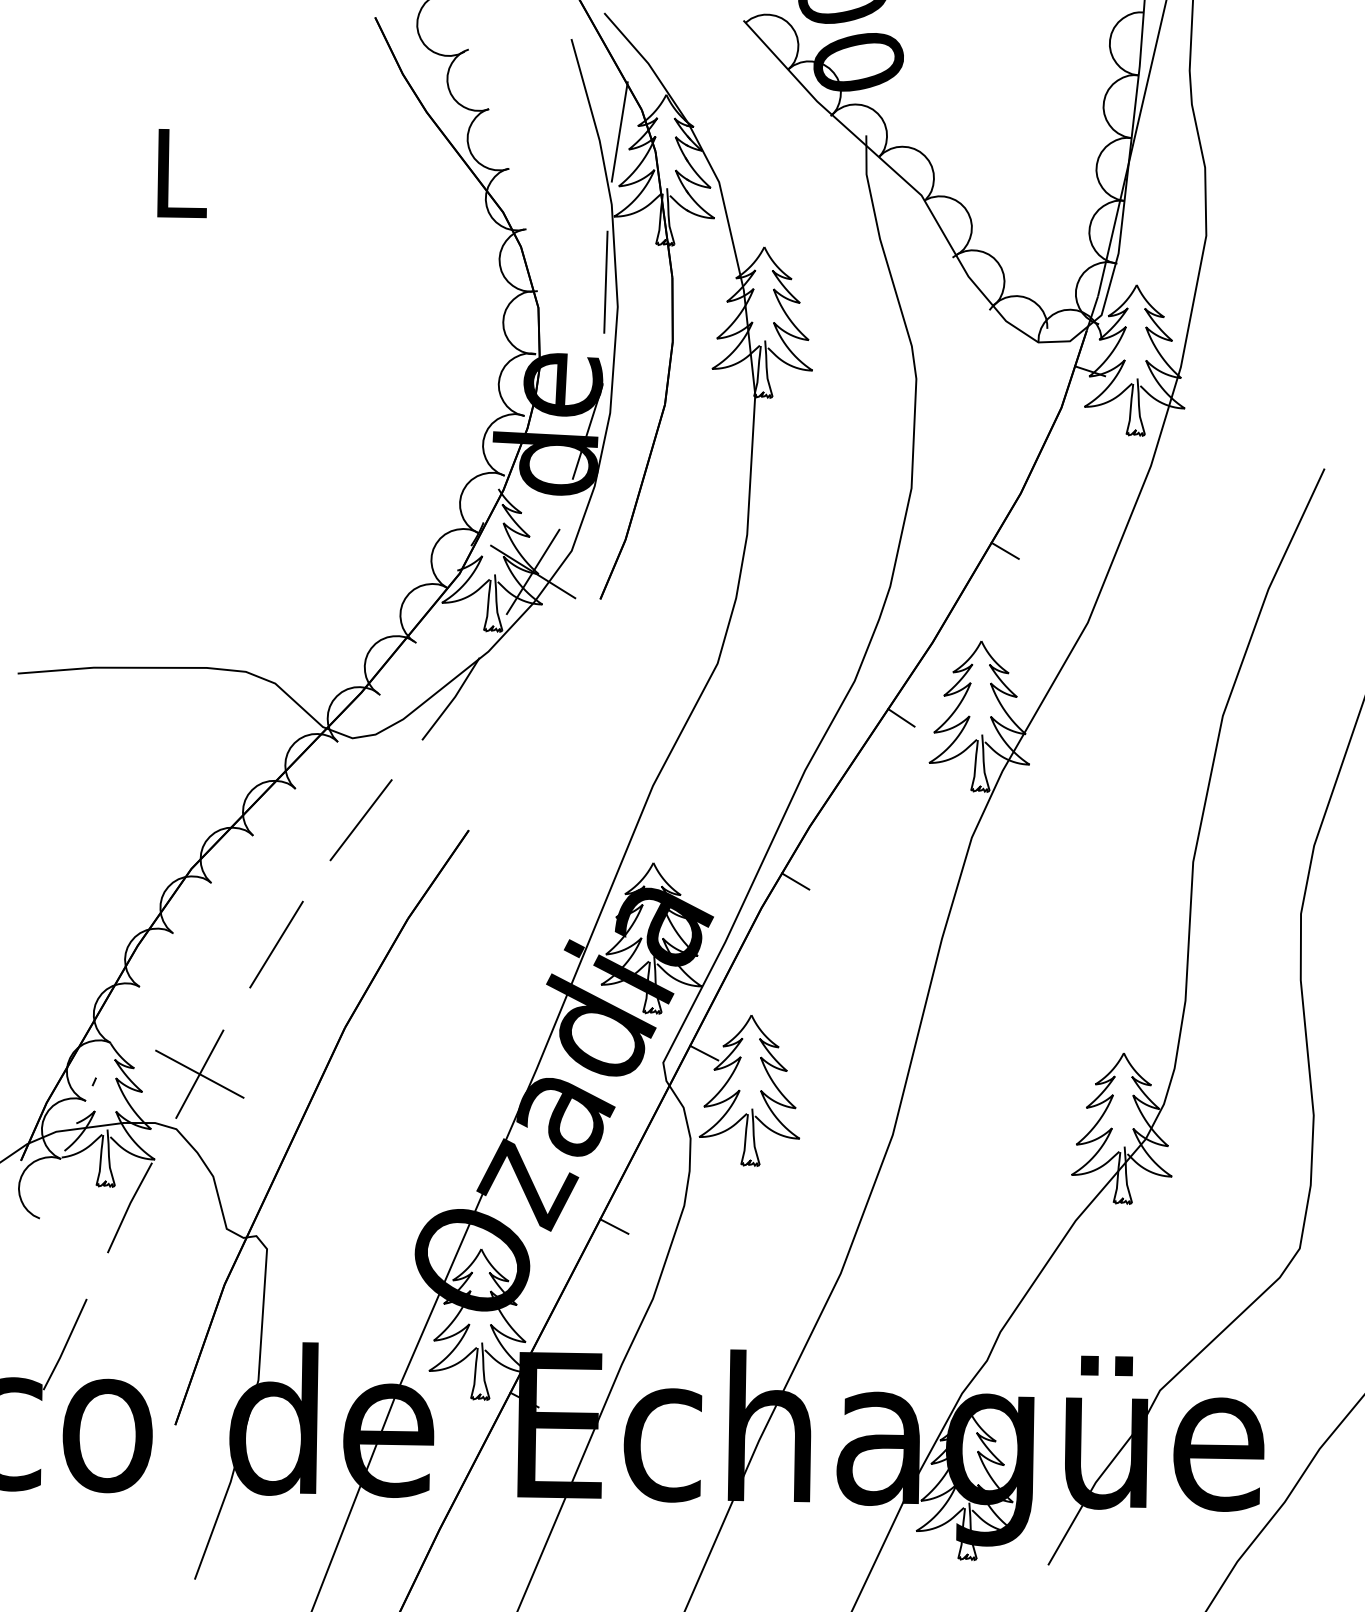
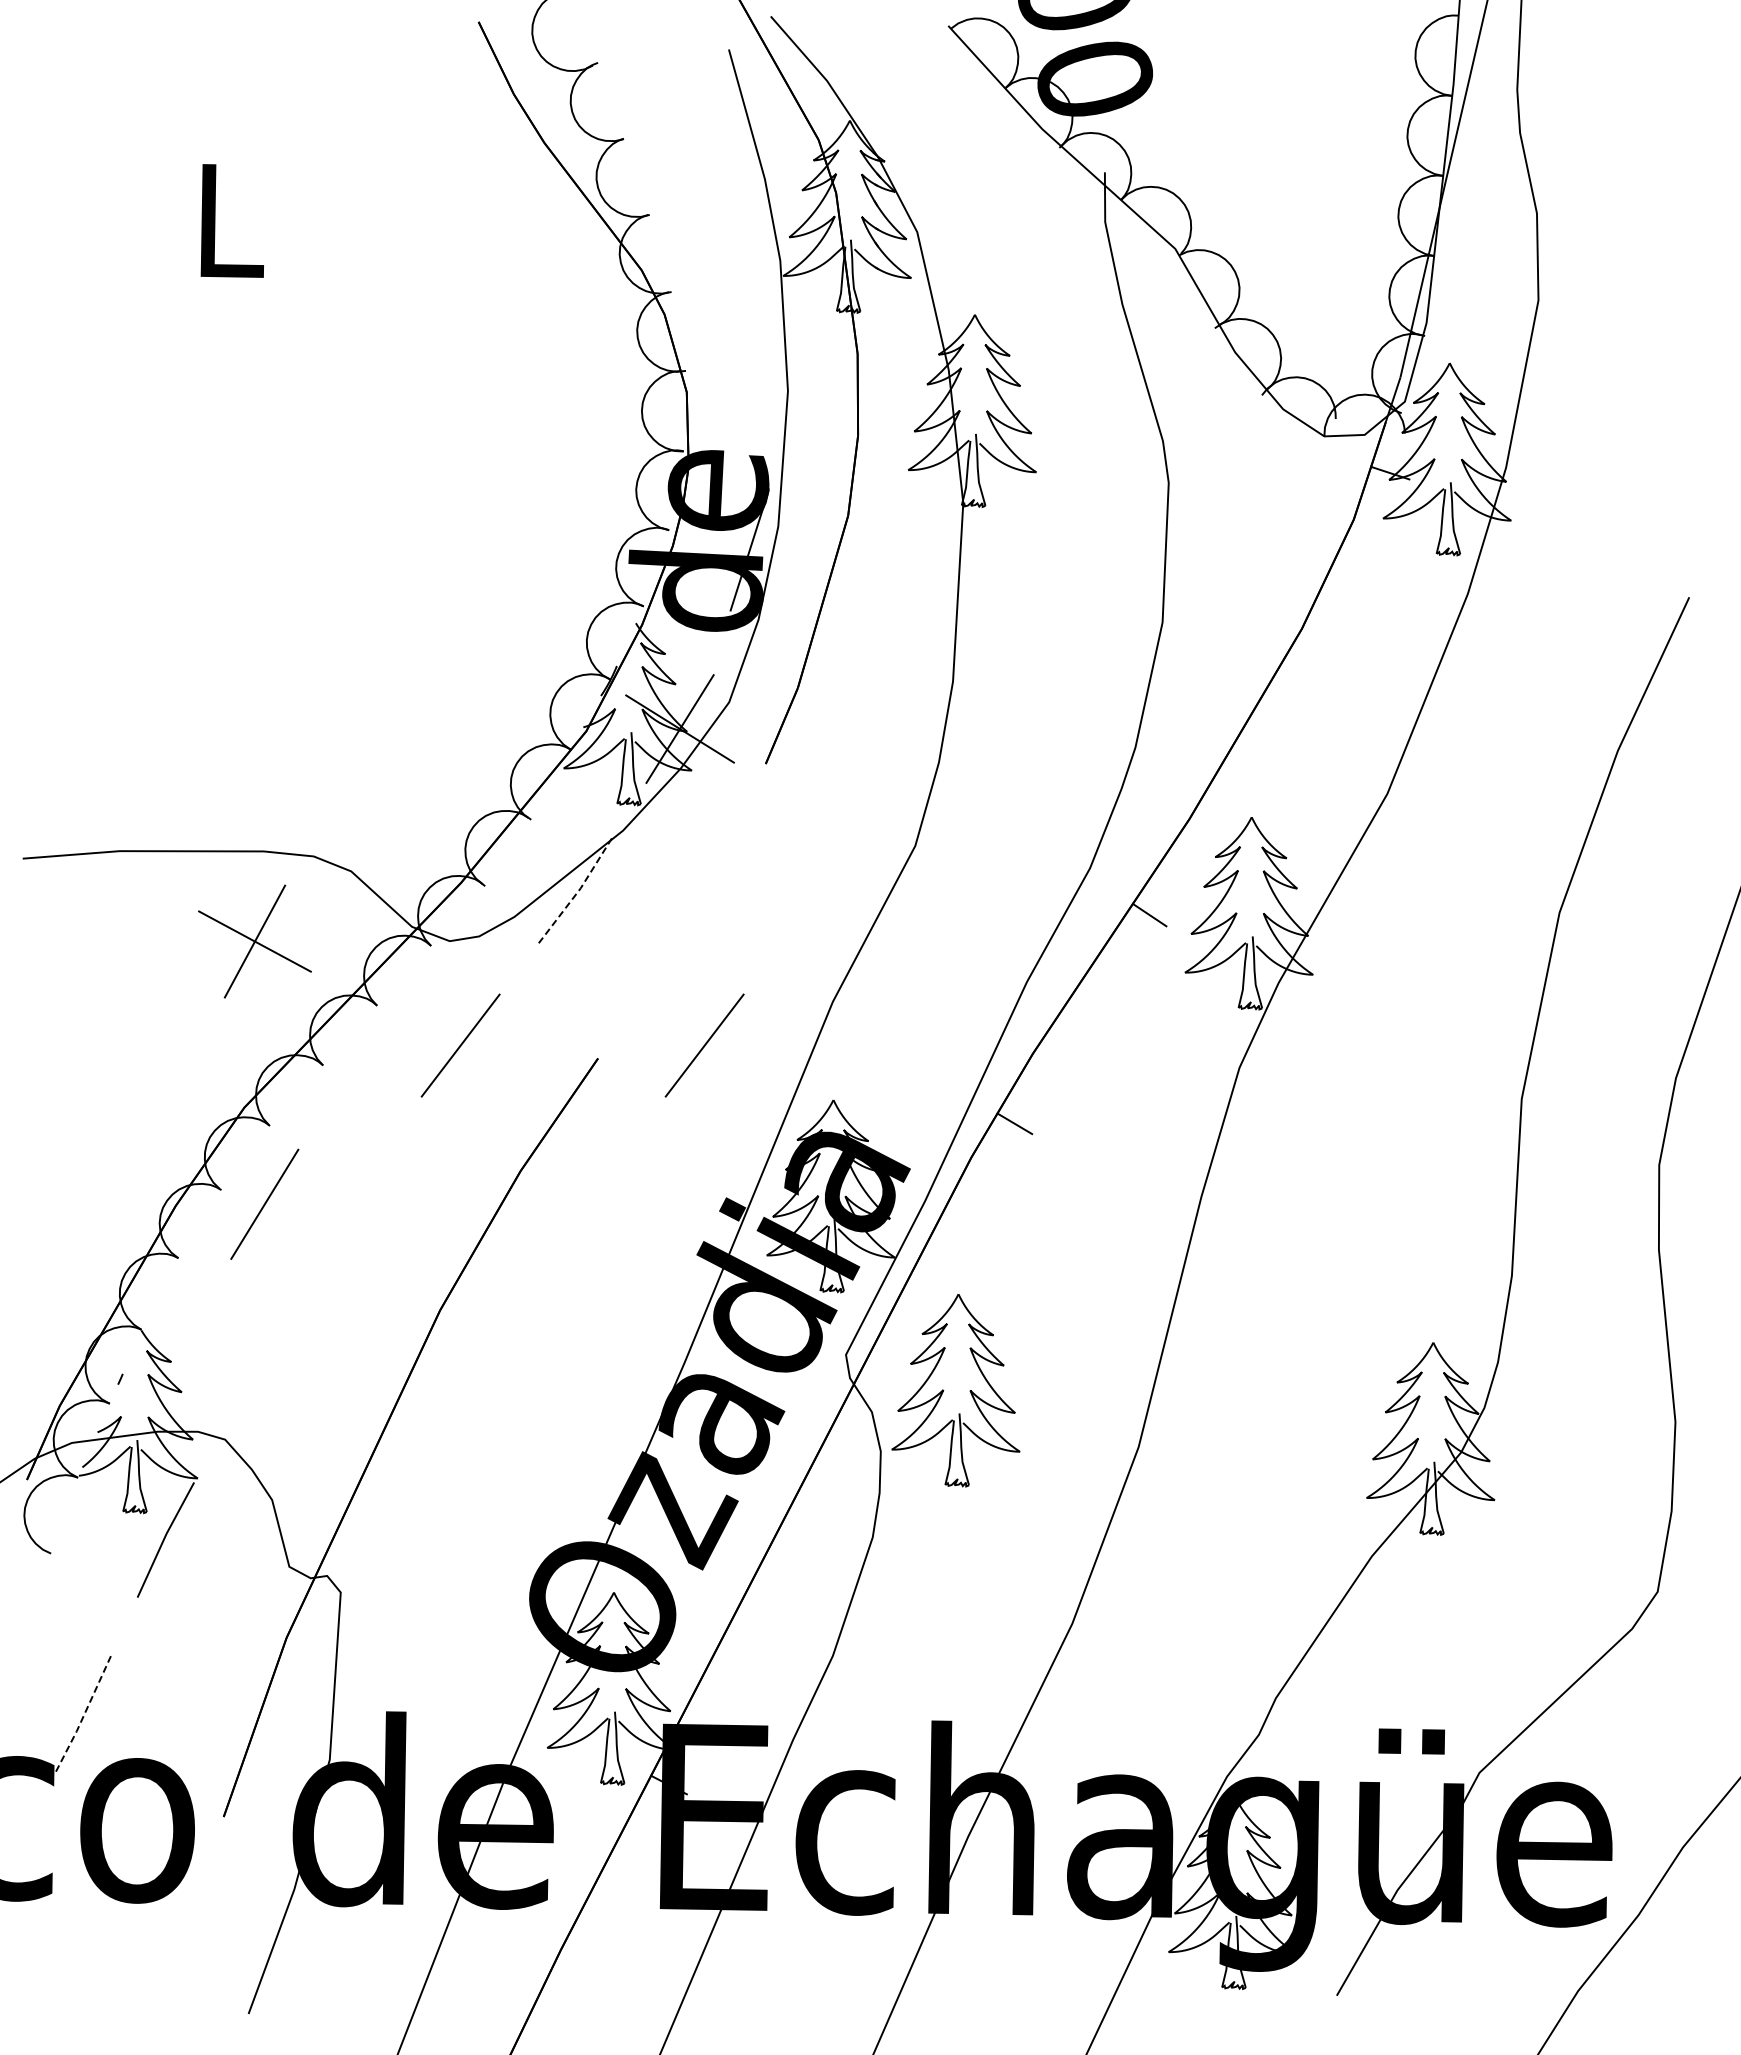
line: (619, 131) -> (790, 167), removed
line: (605, 282) -> (772, 359), removed
line: (1004, 550) -> (1281, 701), removed
line: (452, 700) -> (577, 892), solid -> dashed
line: (552, 820) -> (704, 1045), added
line: (276, 944) -> (264, 1203), moved
line: (704, 1053) -> (898, 1342), removed
part: (199, 1074) -> (254, 941), moved
line: (614, 1226) -> (783, 1563), removed
line: (65, 1345) -> (83, 1715), solid -> dashed

